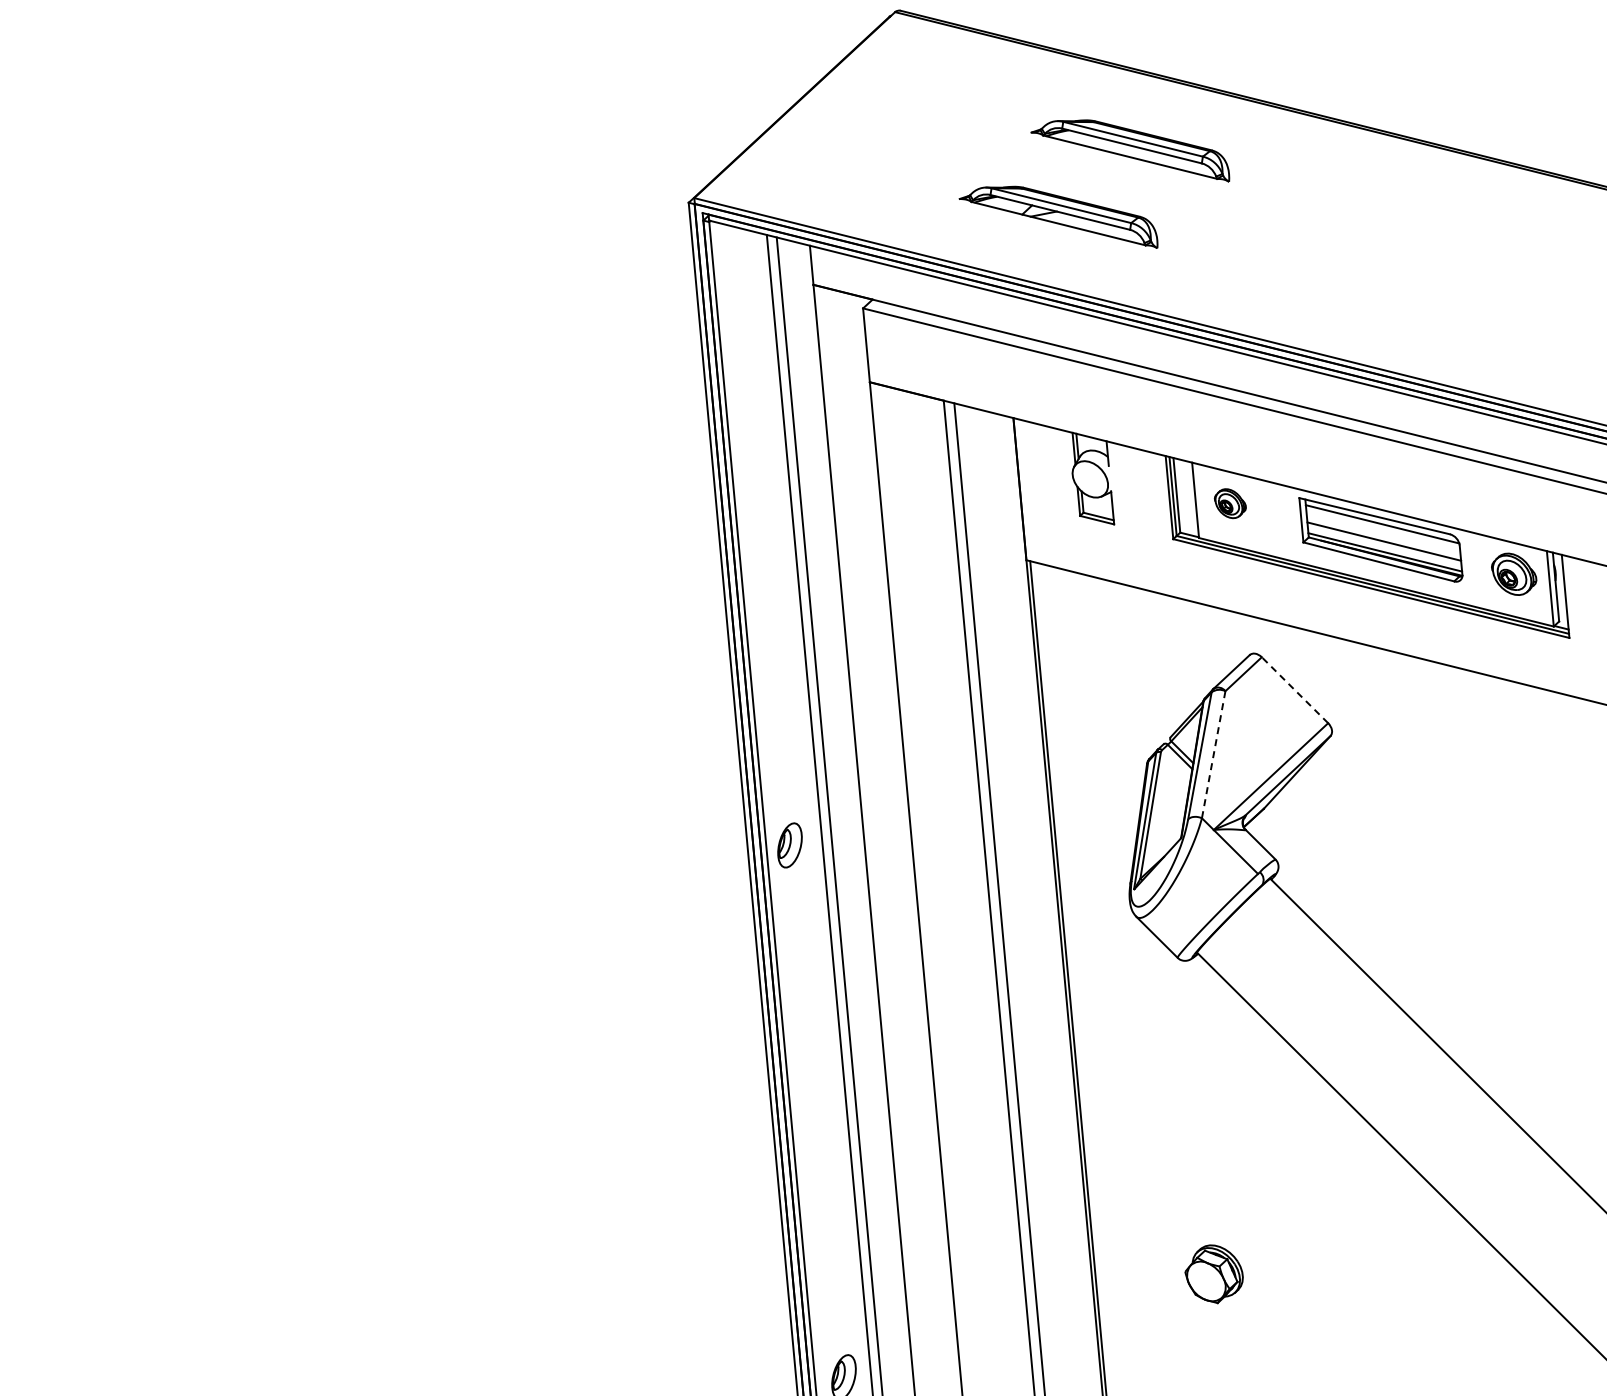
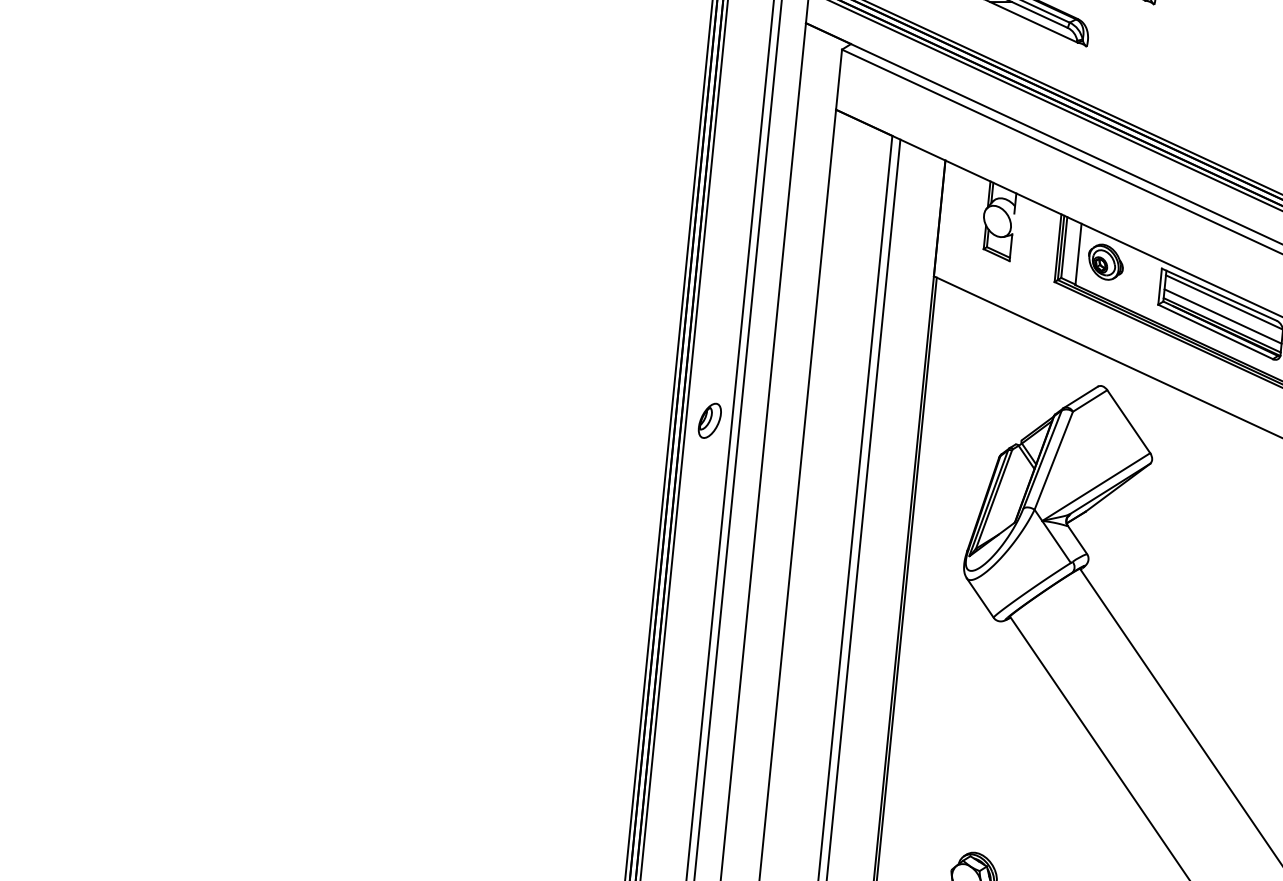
part: (1230, 503) -> (1105, 262), size x1.43
line: (1295, 690) -> (1129, 421), dashed -> solid
line: (1213, 754) -> (1053, 460), dashed -> solid
part: (789, 845) -> (709, 420), moved

